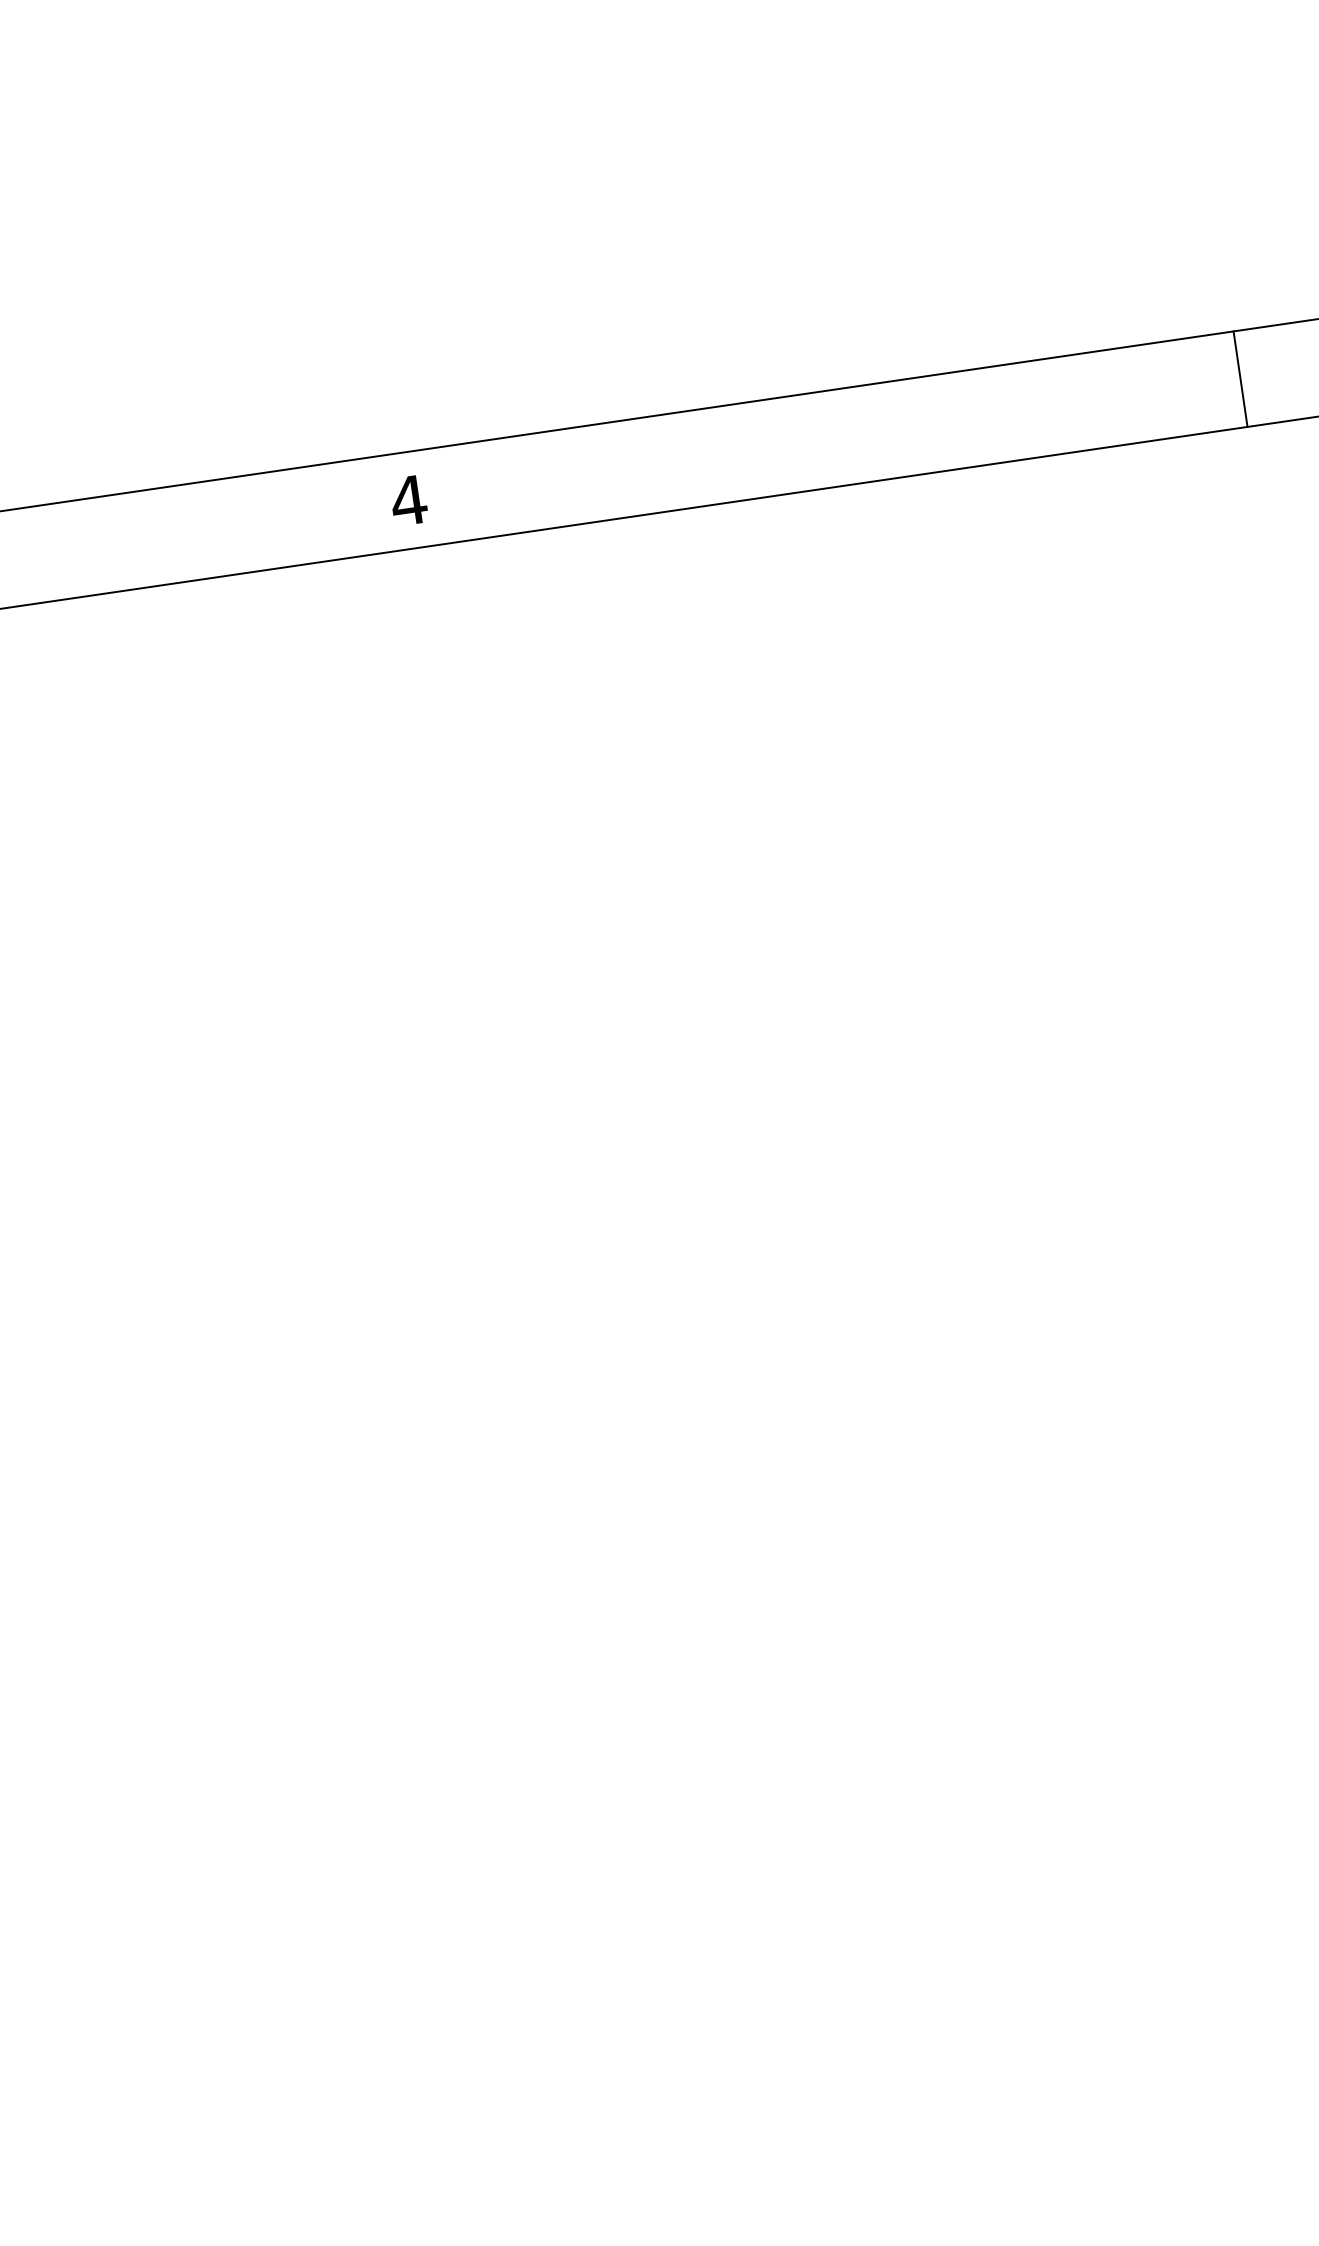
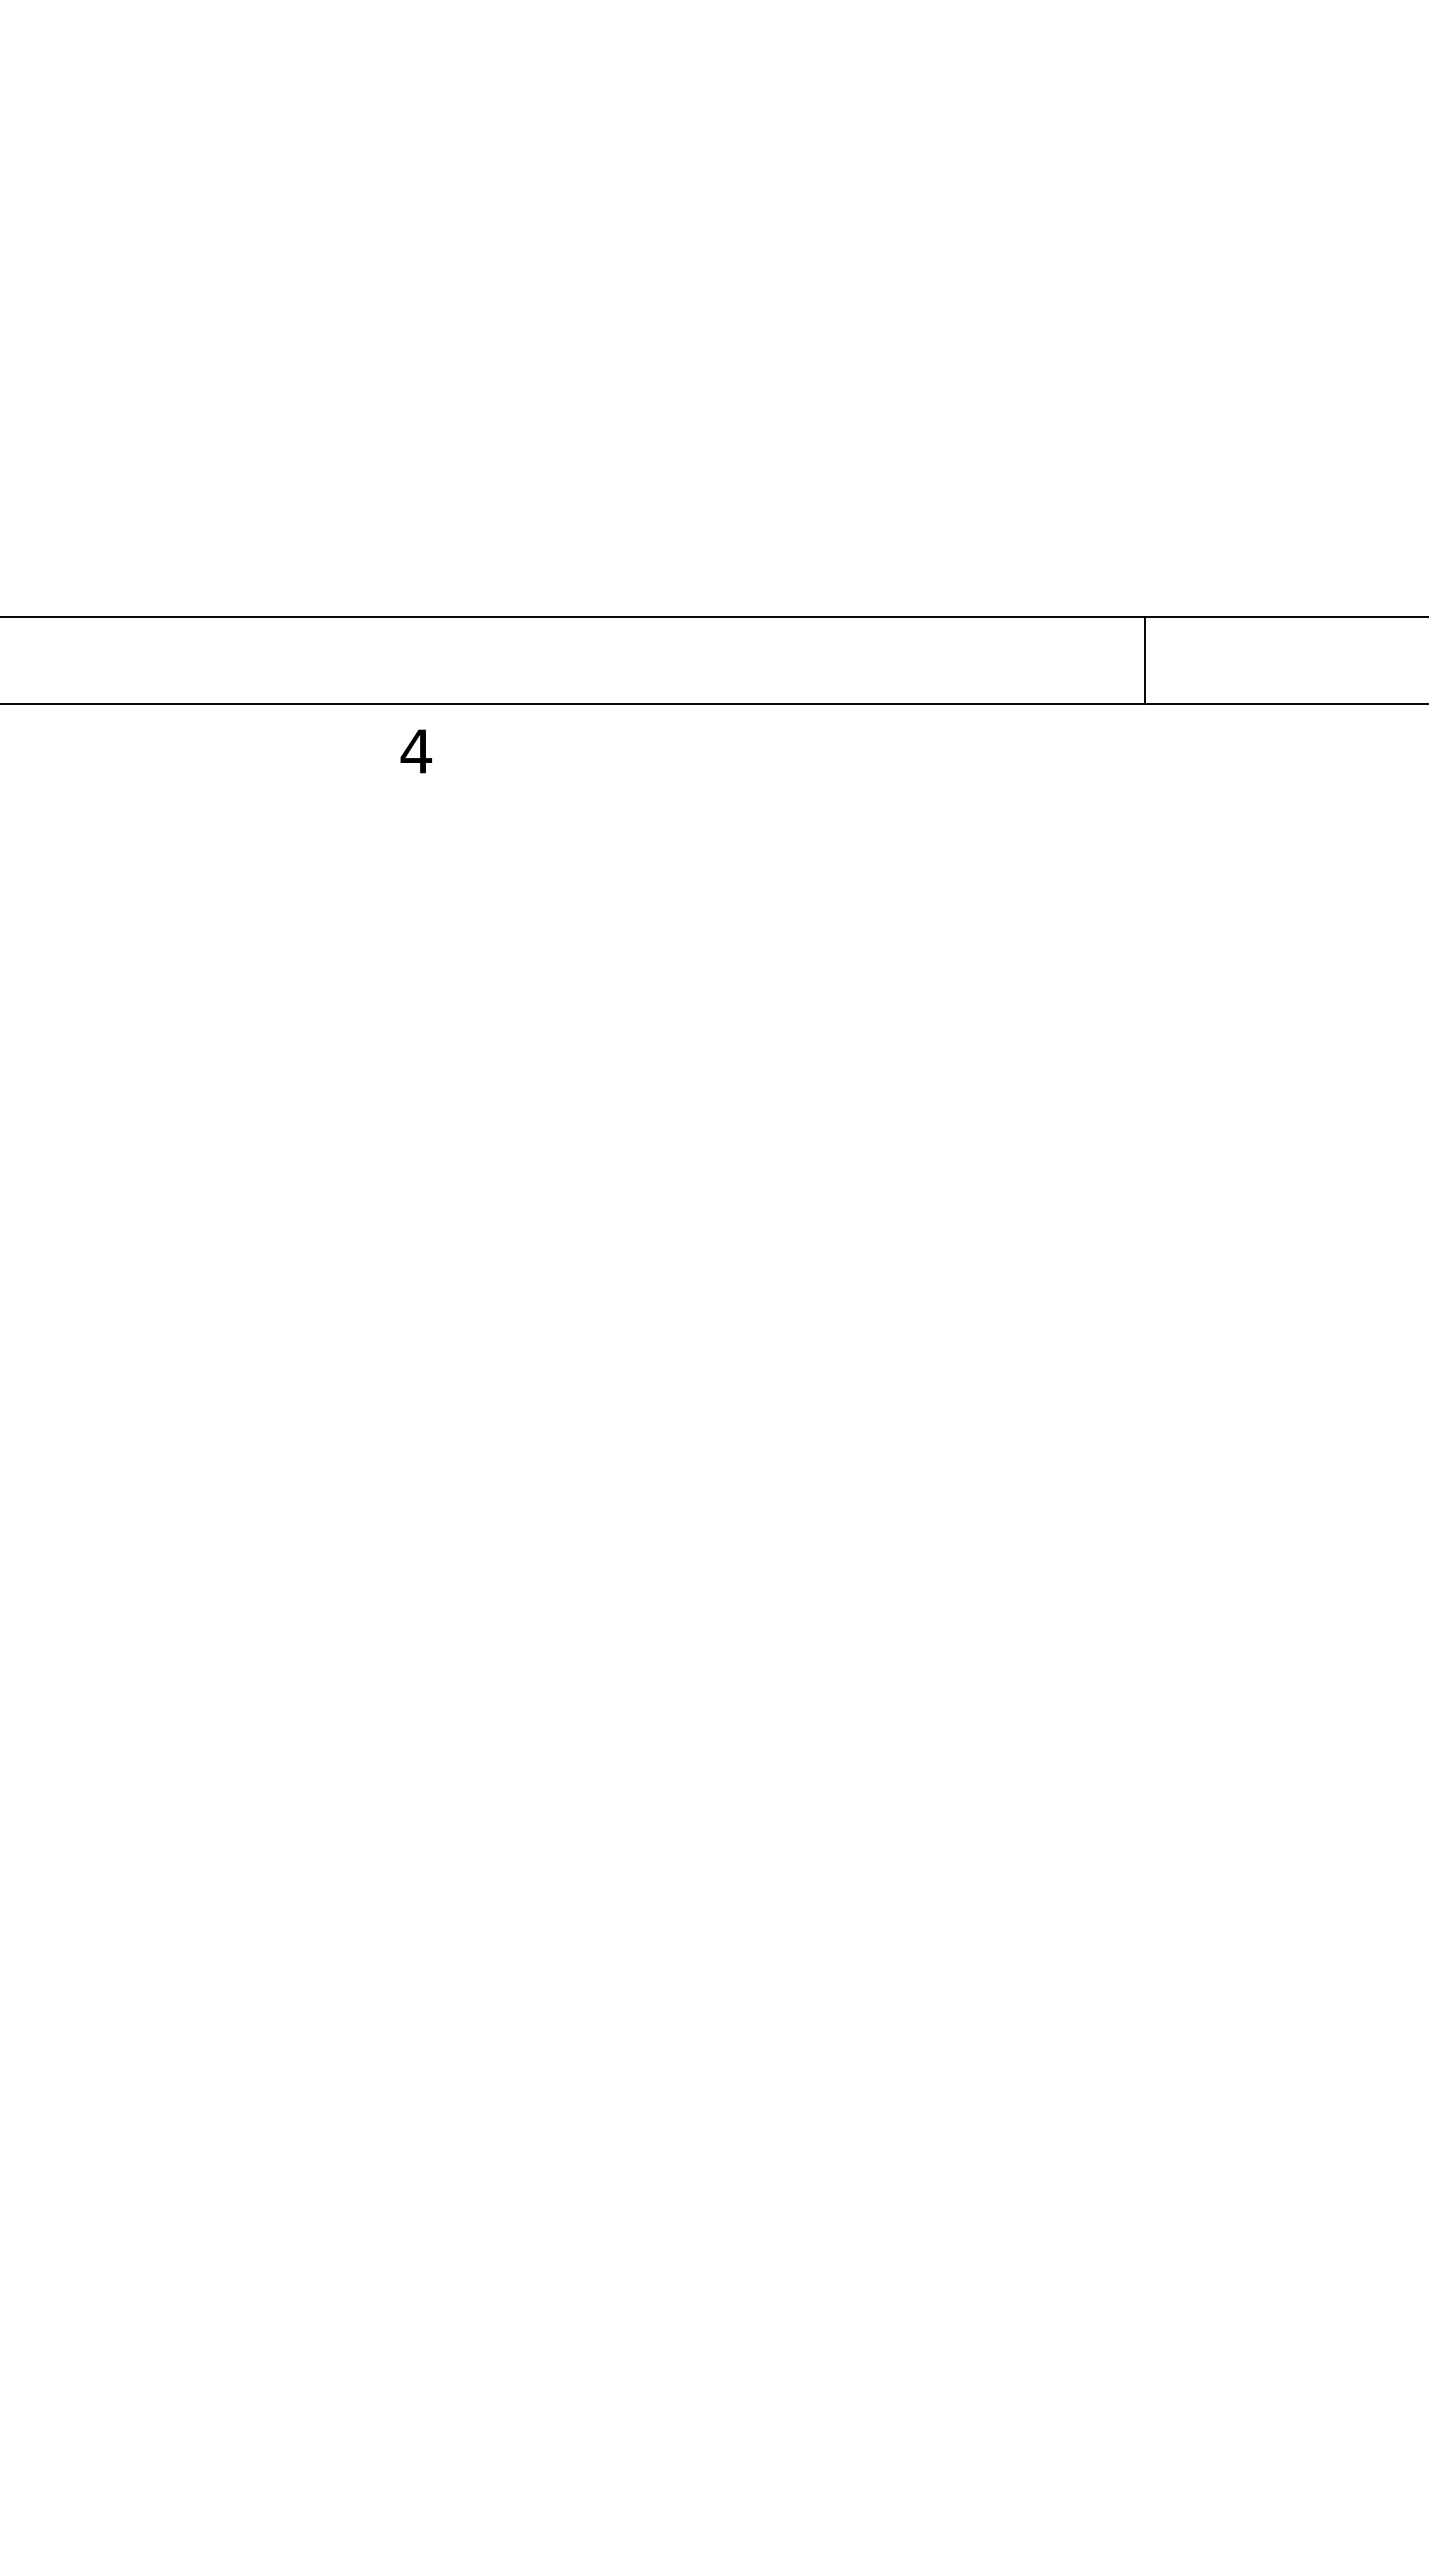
text: (407, 500) -> (415, 751), moved

